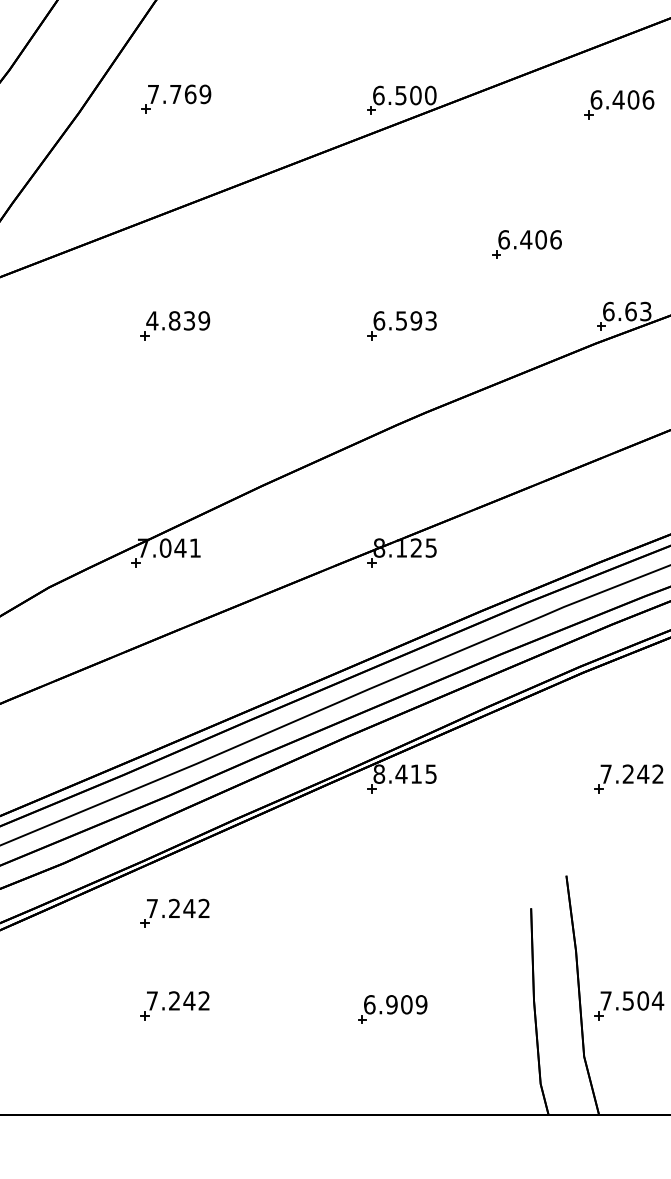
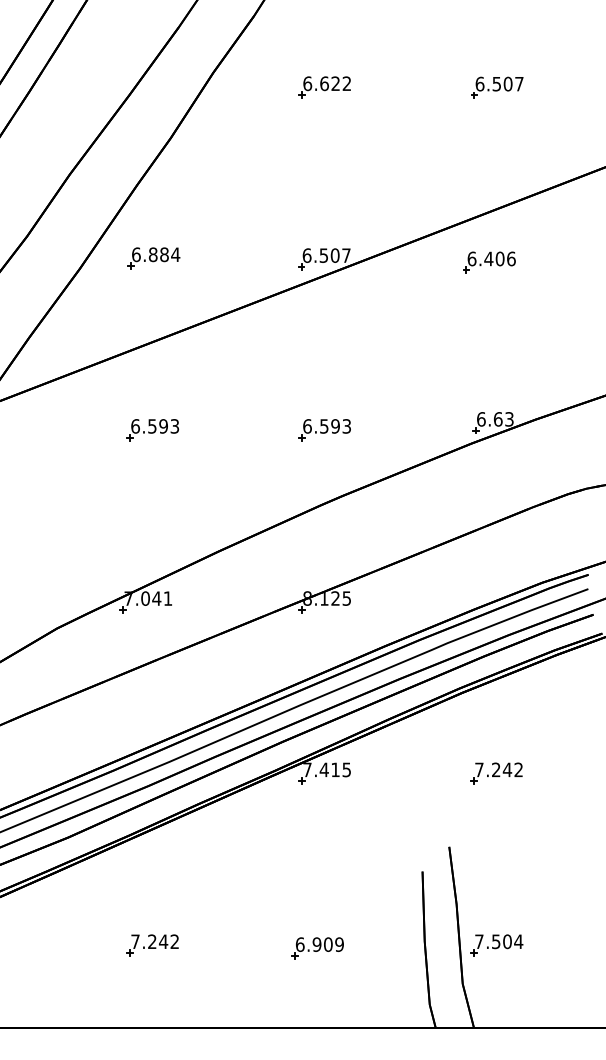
text: (180, 94) -> (156, 254), 7.769 -> 6.884
text: (430, 95) -> (346, 255), 6.500 -> 6.507
part: (527, 244) -> (419, 368), removed
text: (177, 321) -> (154, 426), 4.839 -> 6.593
text: (379, 773) -> (307, 769), 8.415 -> 7.415
part: (174, 913) -> (152, 875), removed

